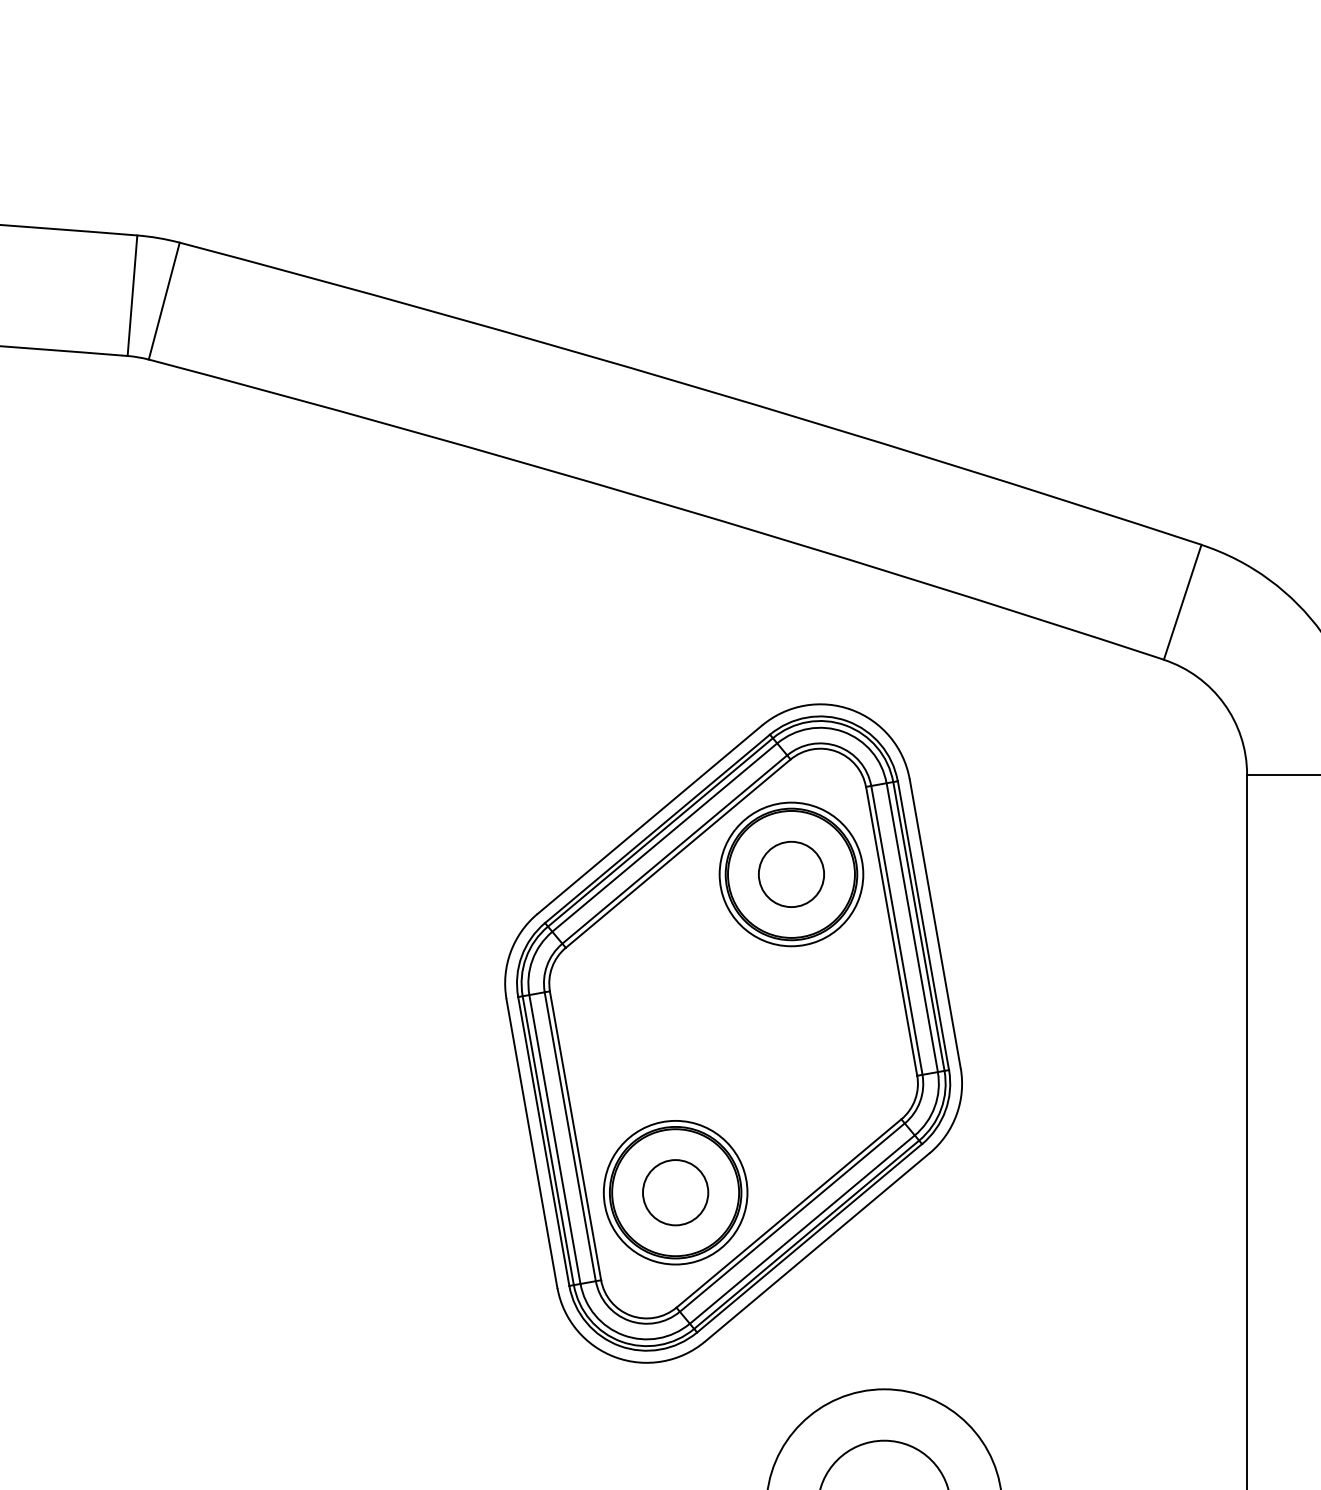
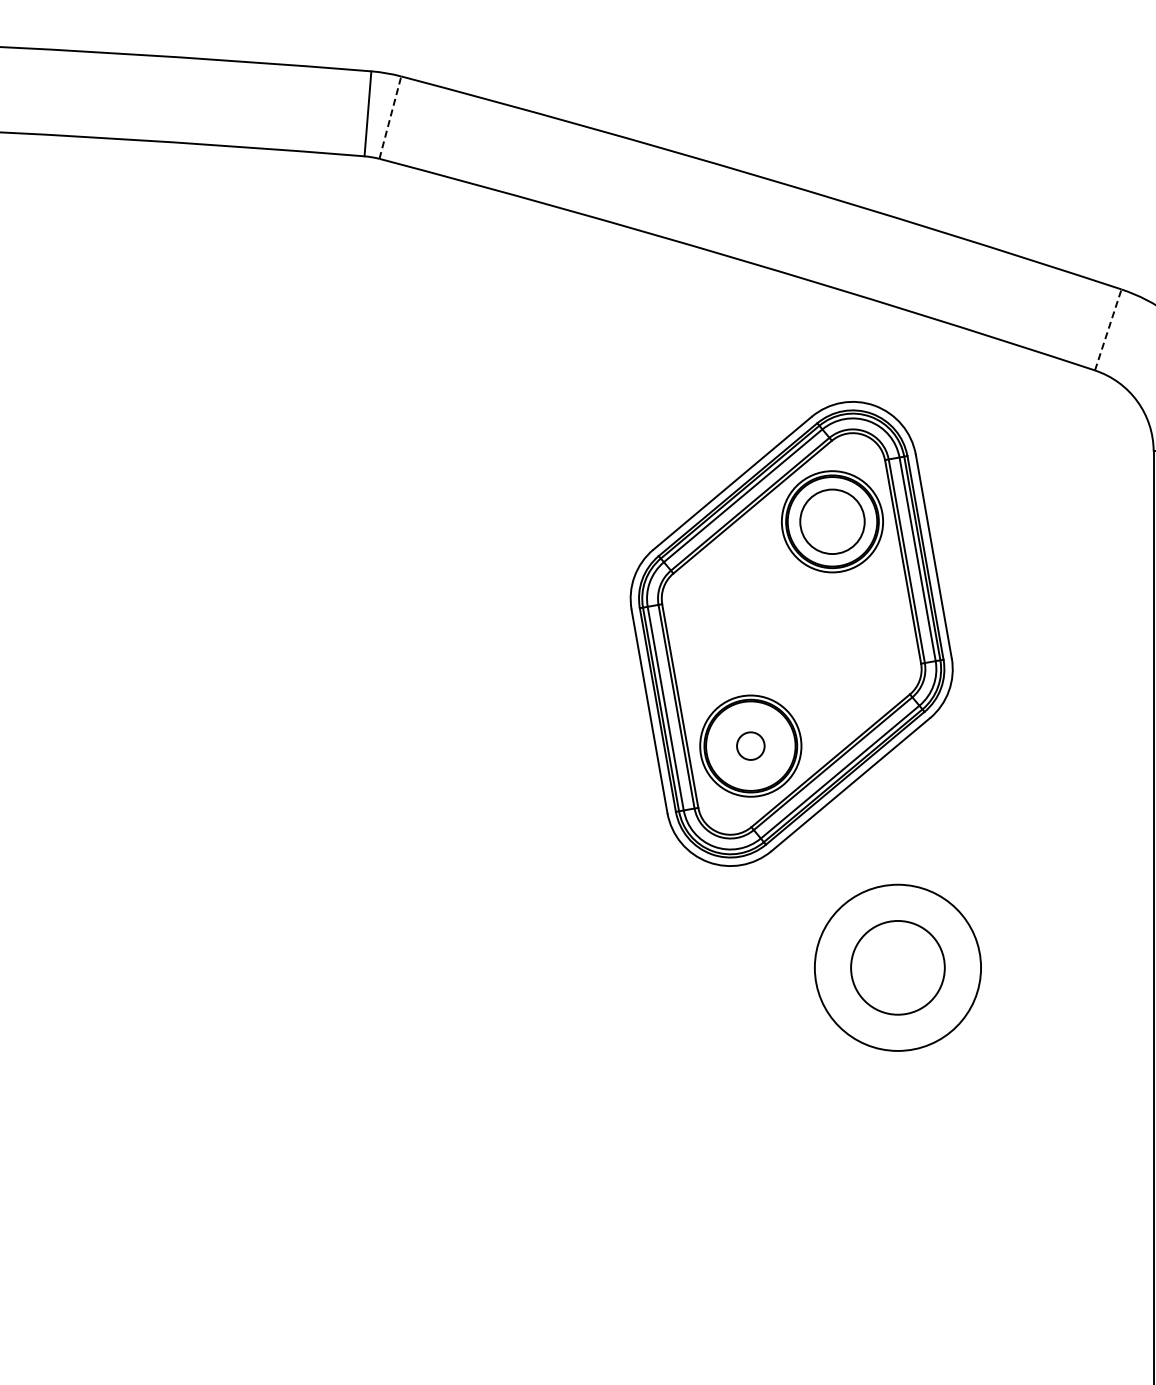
line: (164, 300) -> (390, 117), solid -> dashed
line: (1183, 601) -> (1108, 329), solid -> dashed
circle: (791, 874) -> (832, 521), size x1.4
circle: (675, 1193) -> (750, 746), size x0.6

